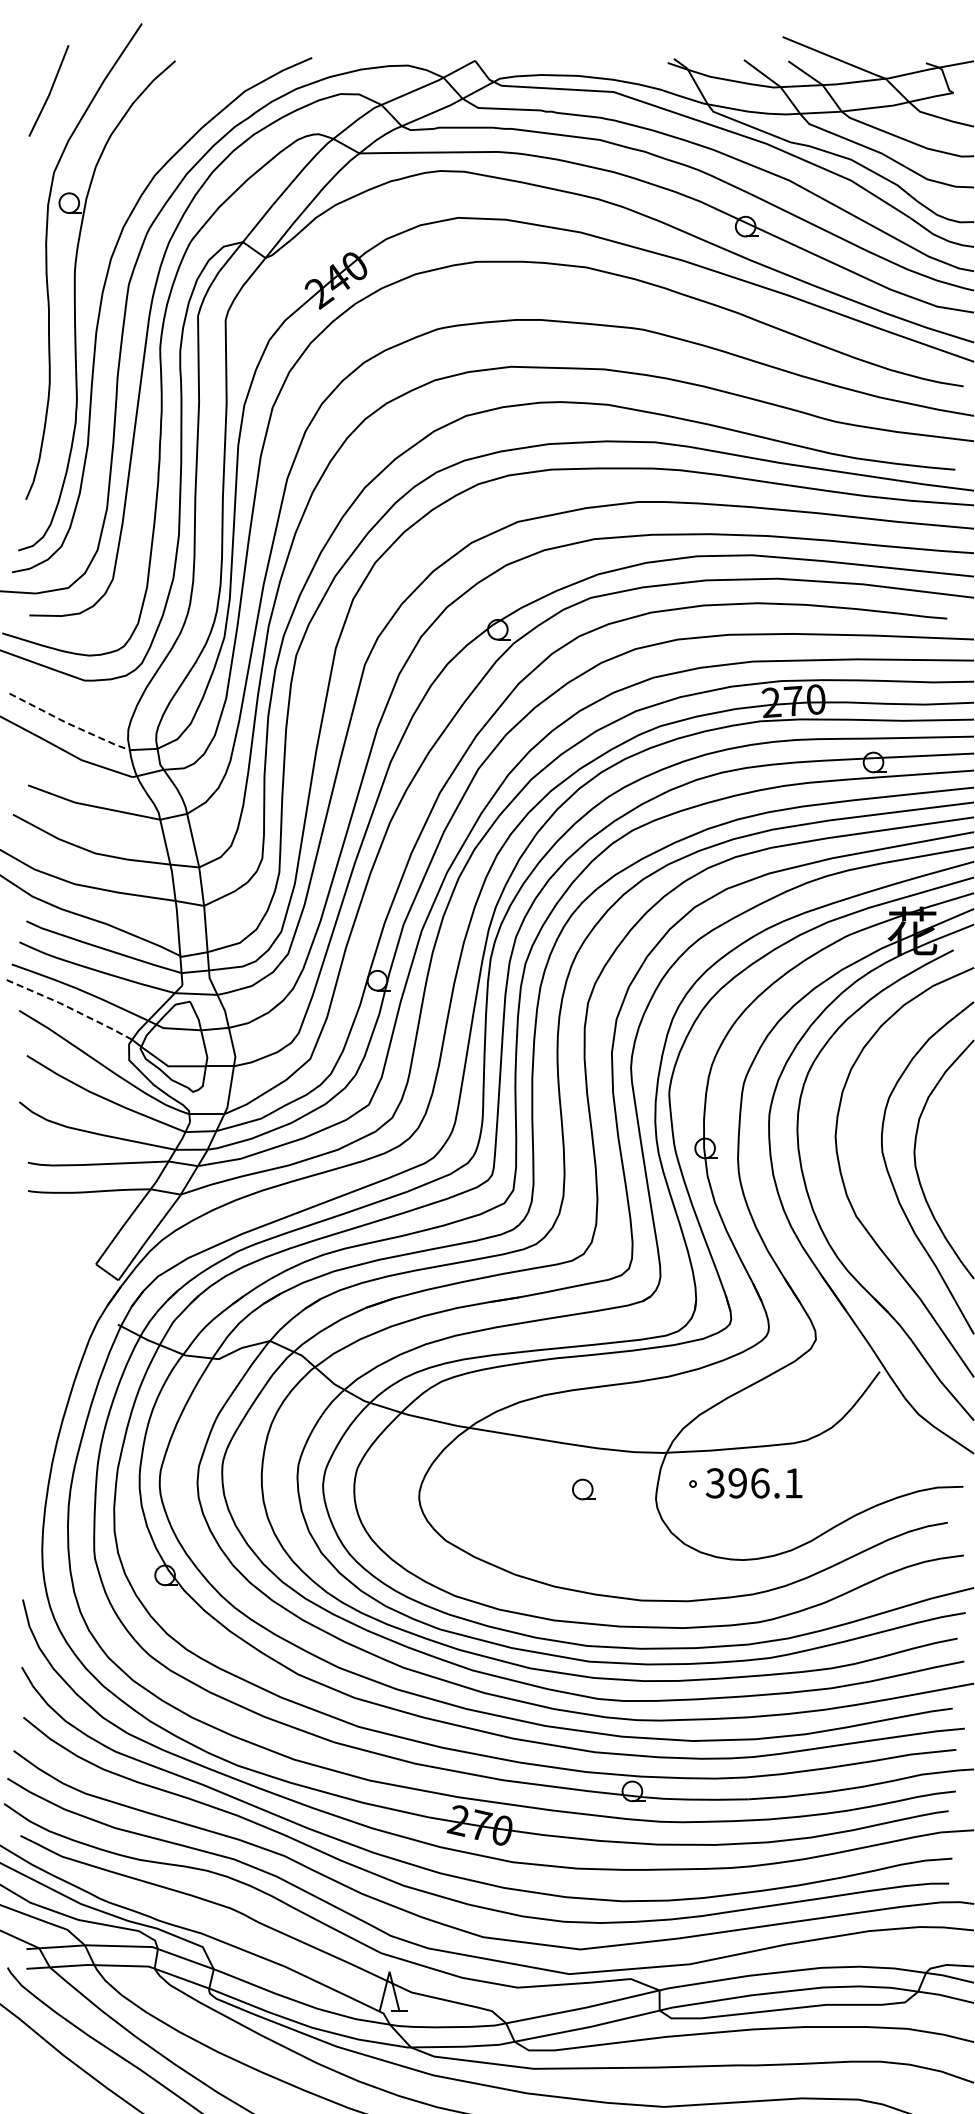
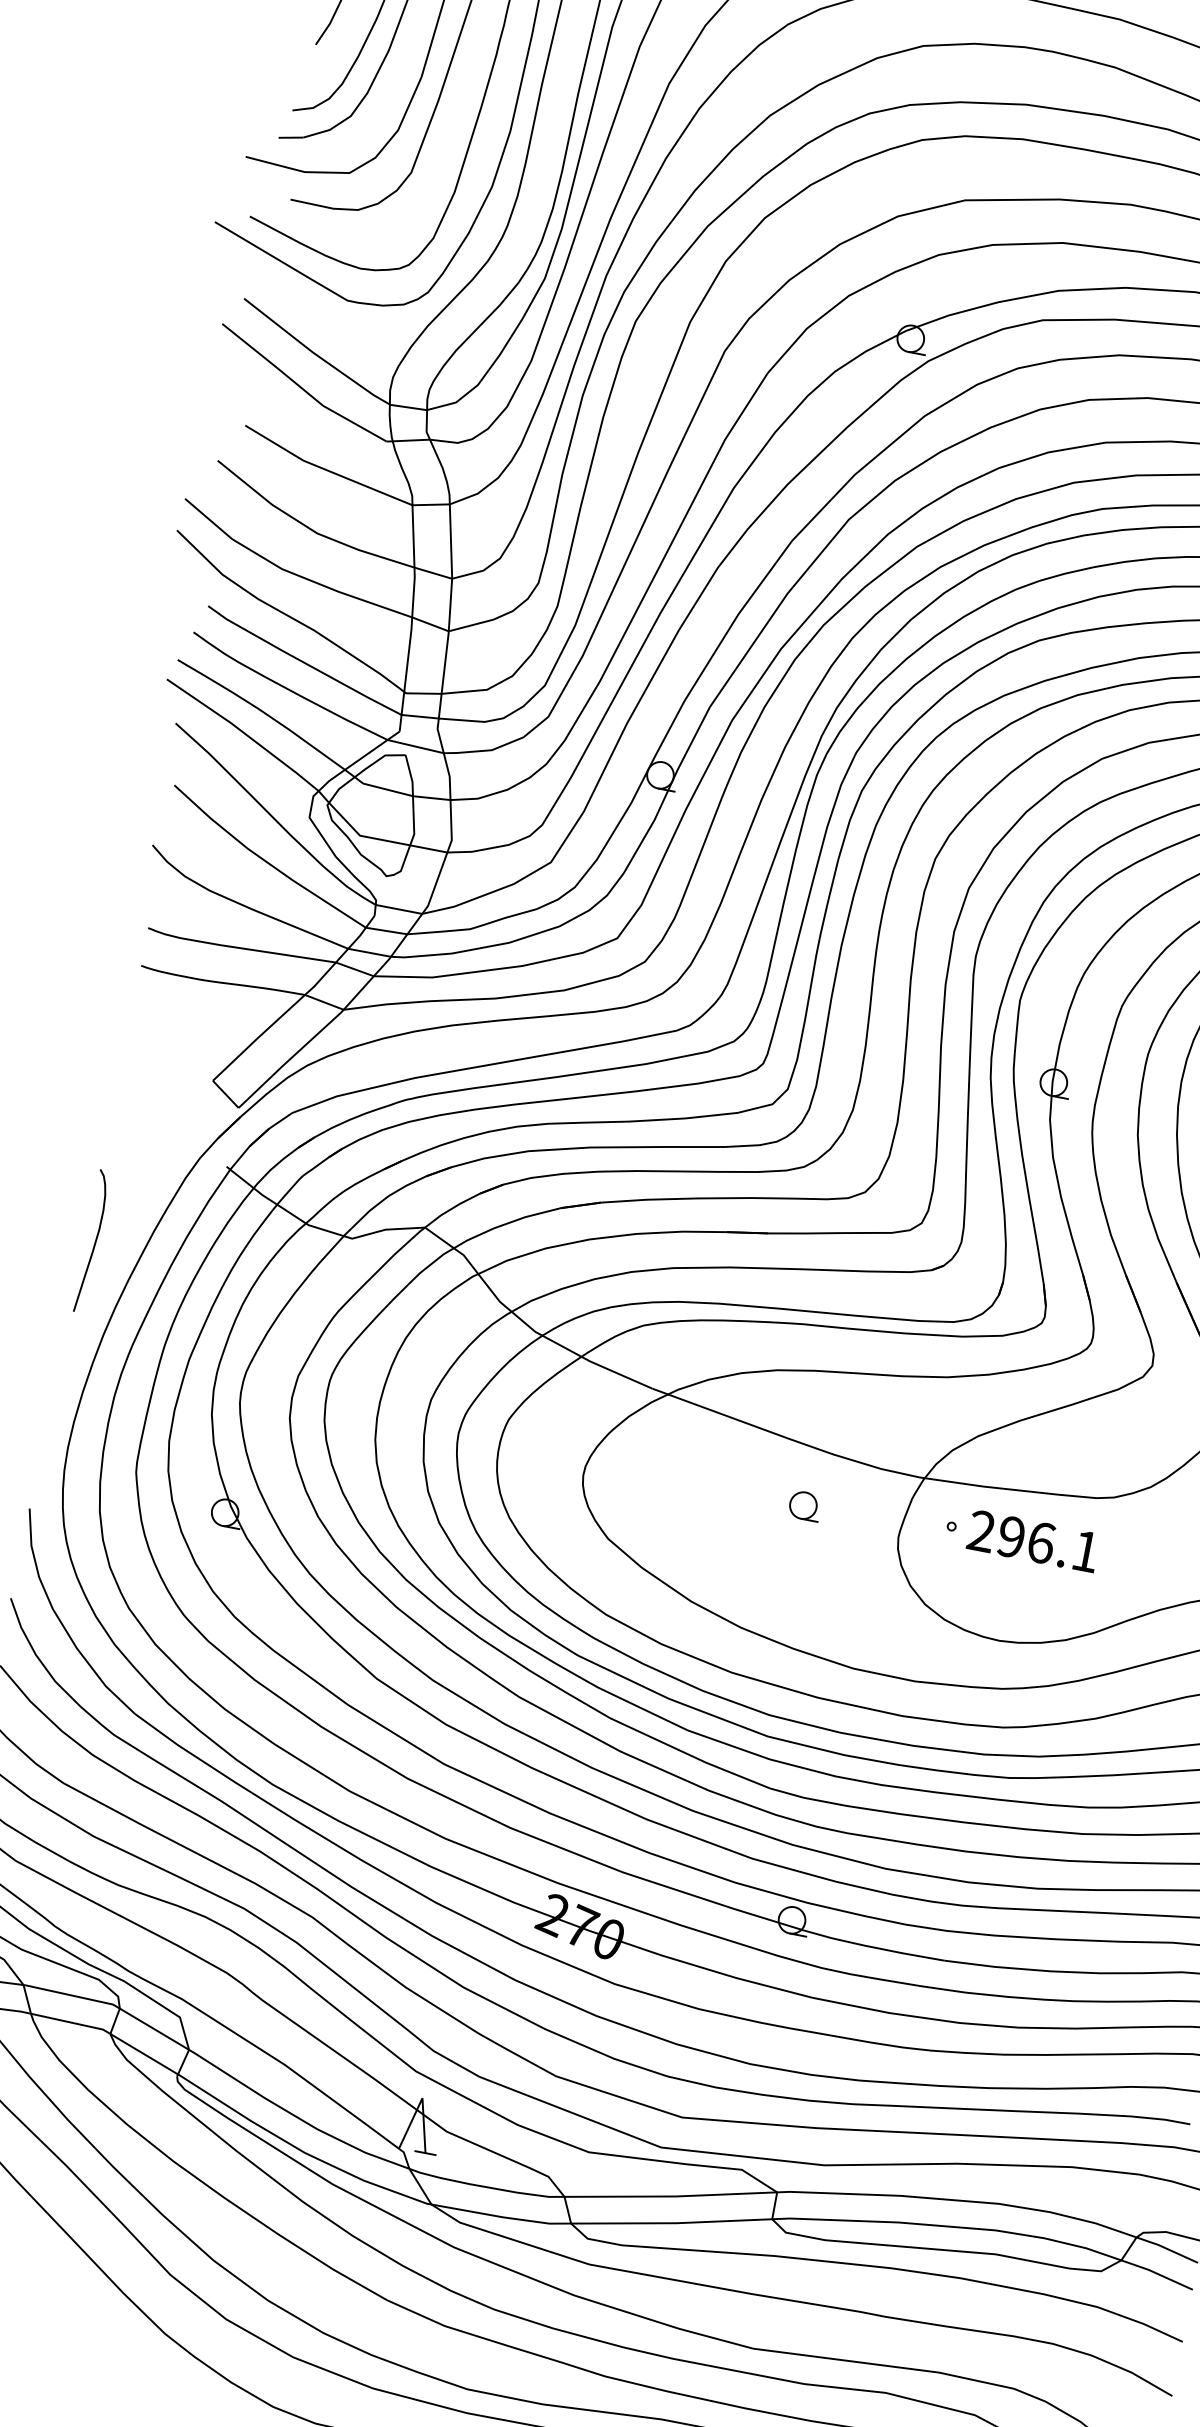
line: (68, 723) -> (314, 353), dashed -> solid
line: (70, 1008) -> (244, 733), dashed -> solid
curve: (32, 1396) -> (94, 1240), added
text: (714, 1483) -> (980, 1531), 396.1 -> 296.1

